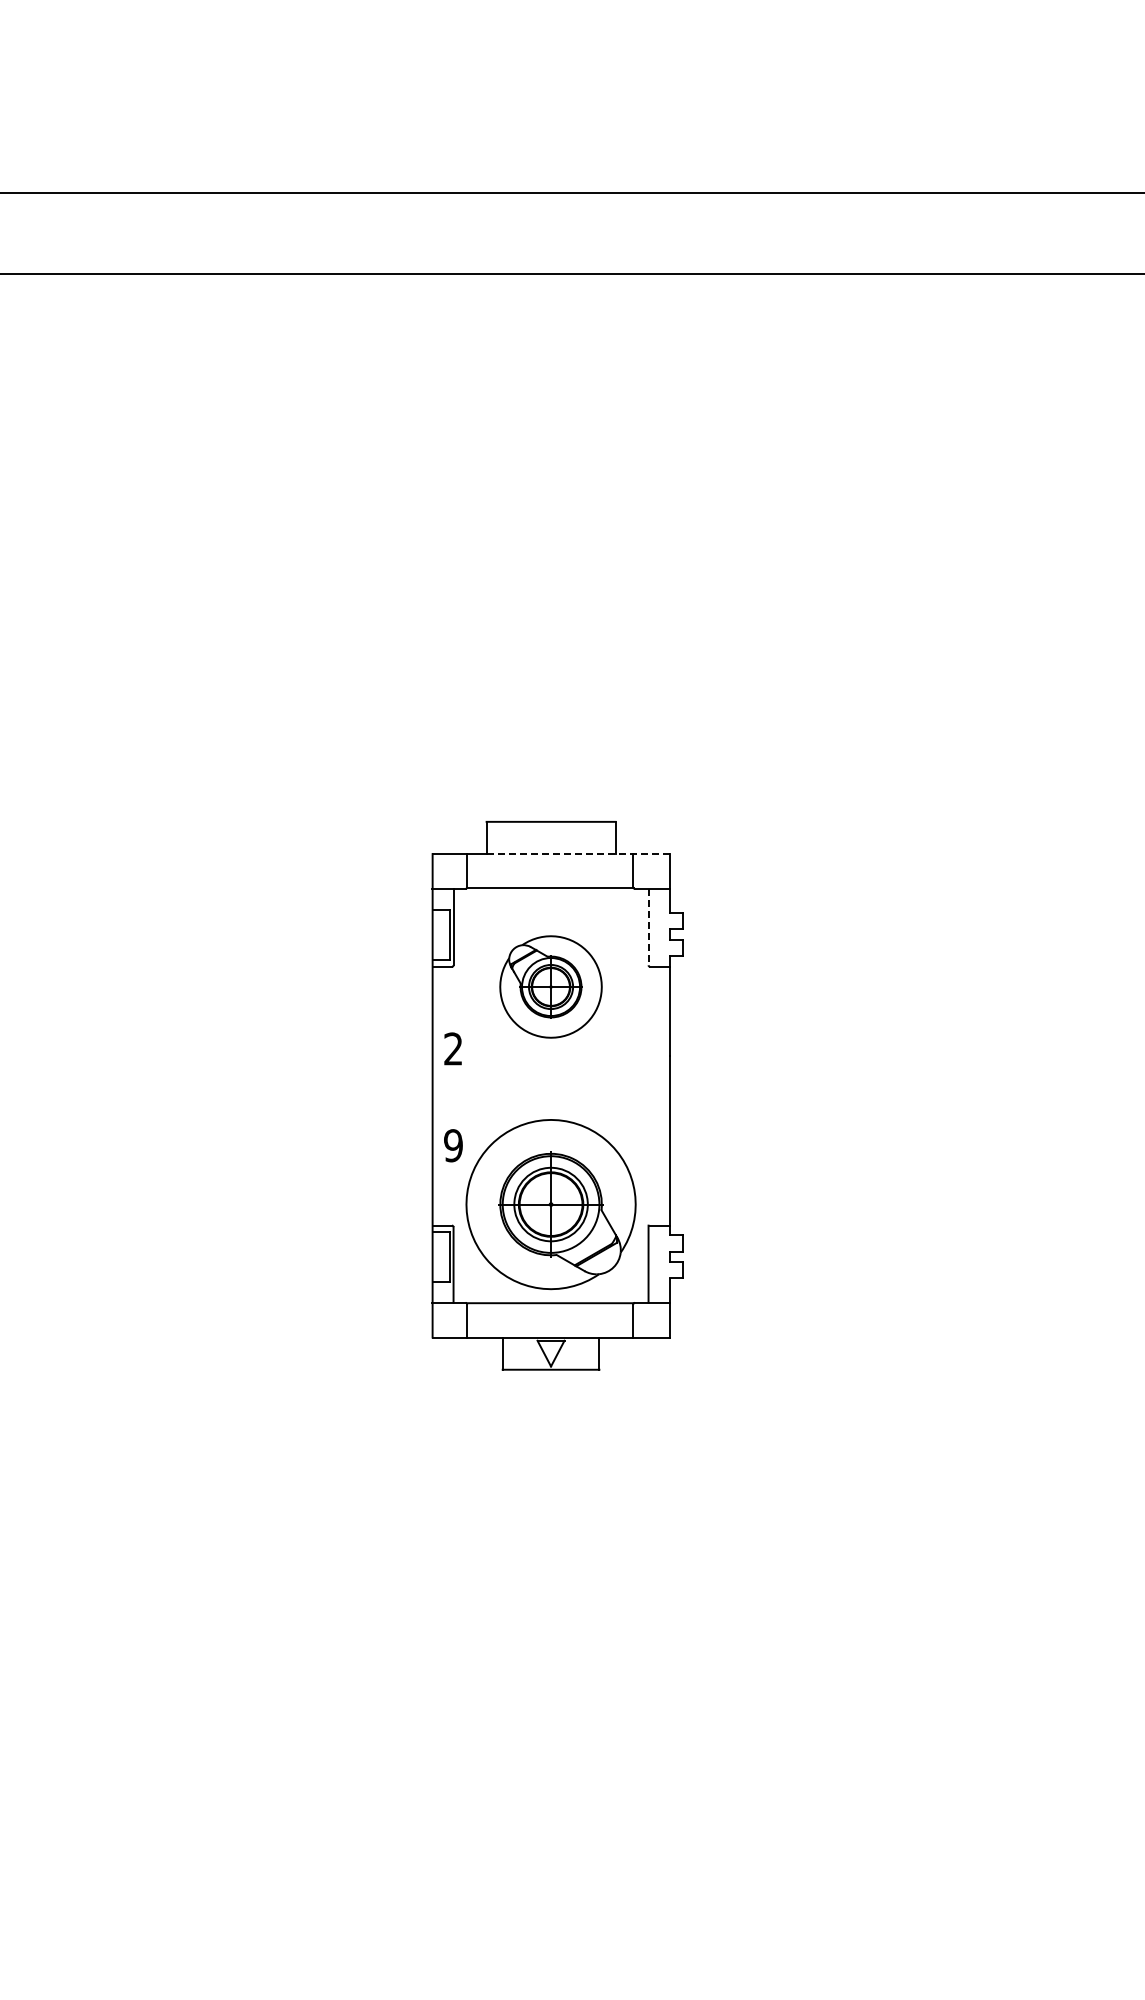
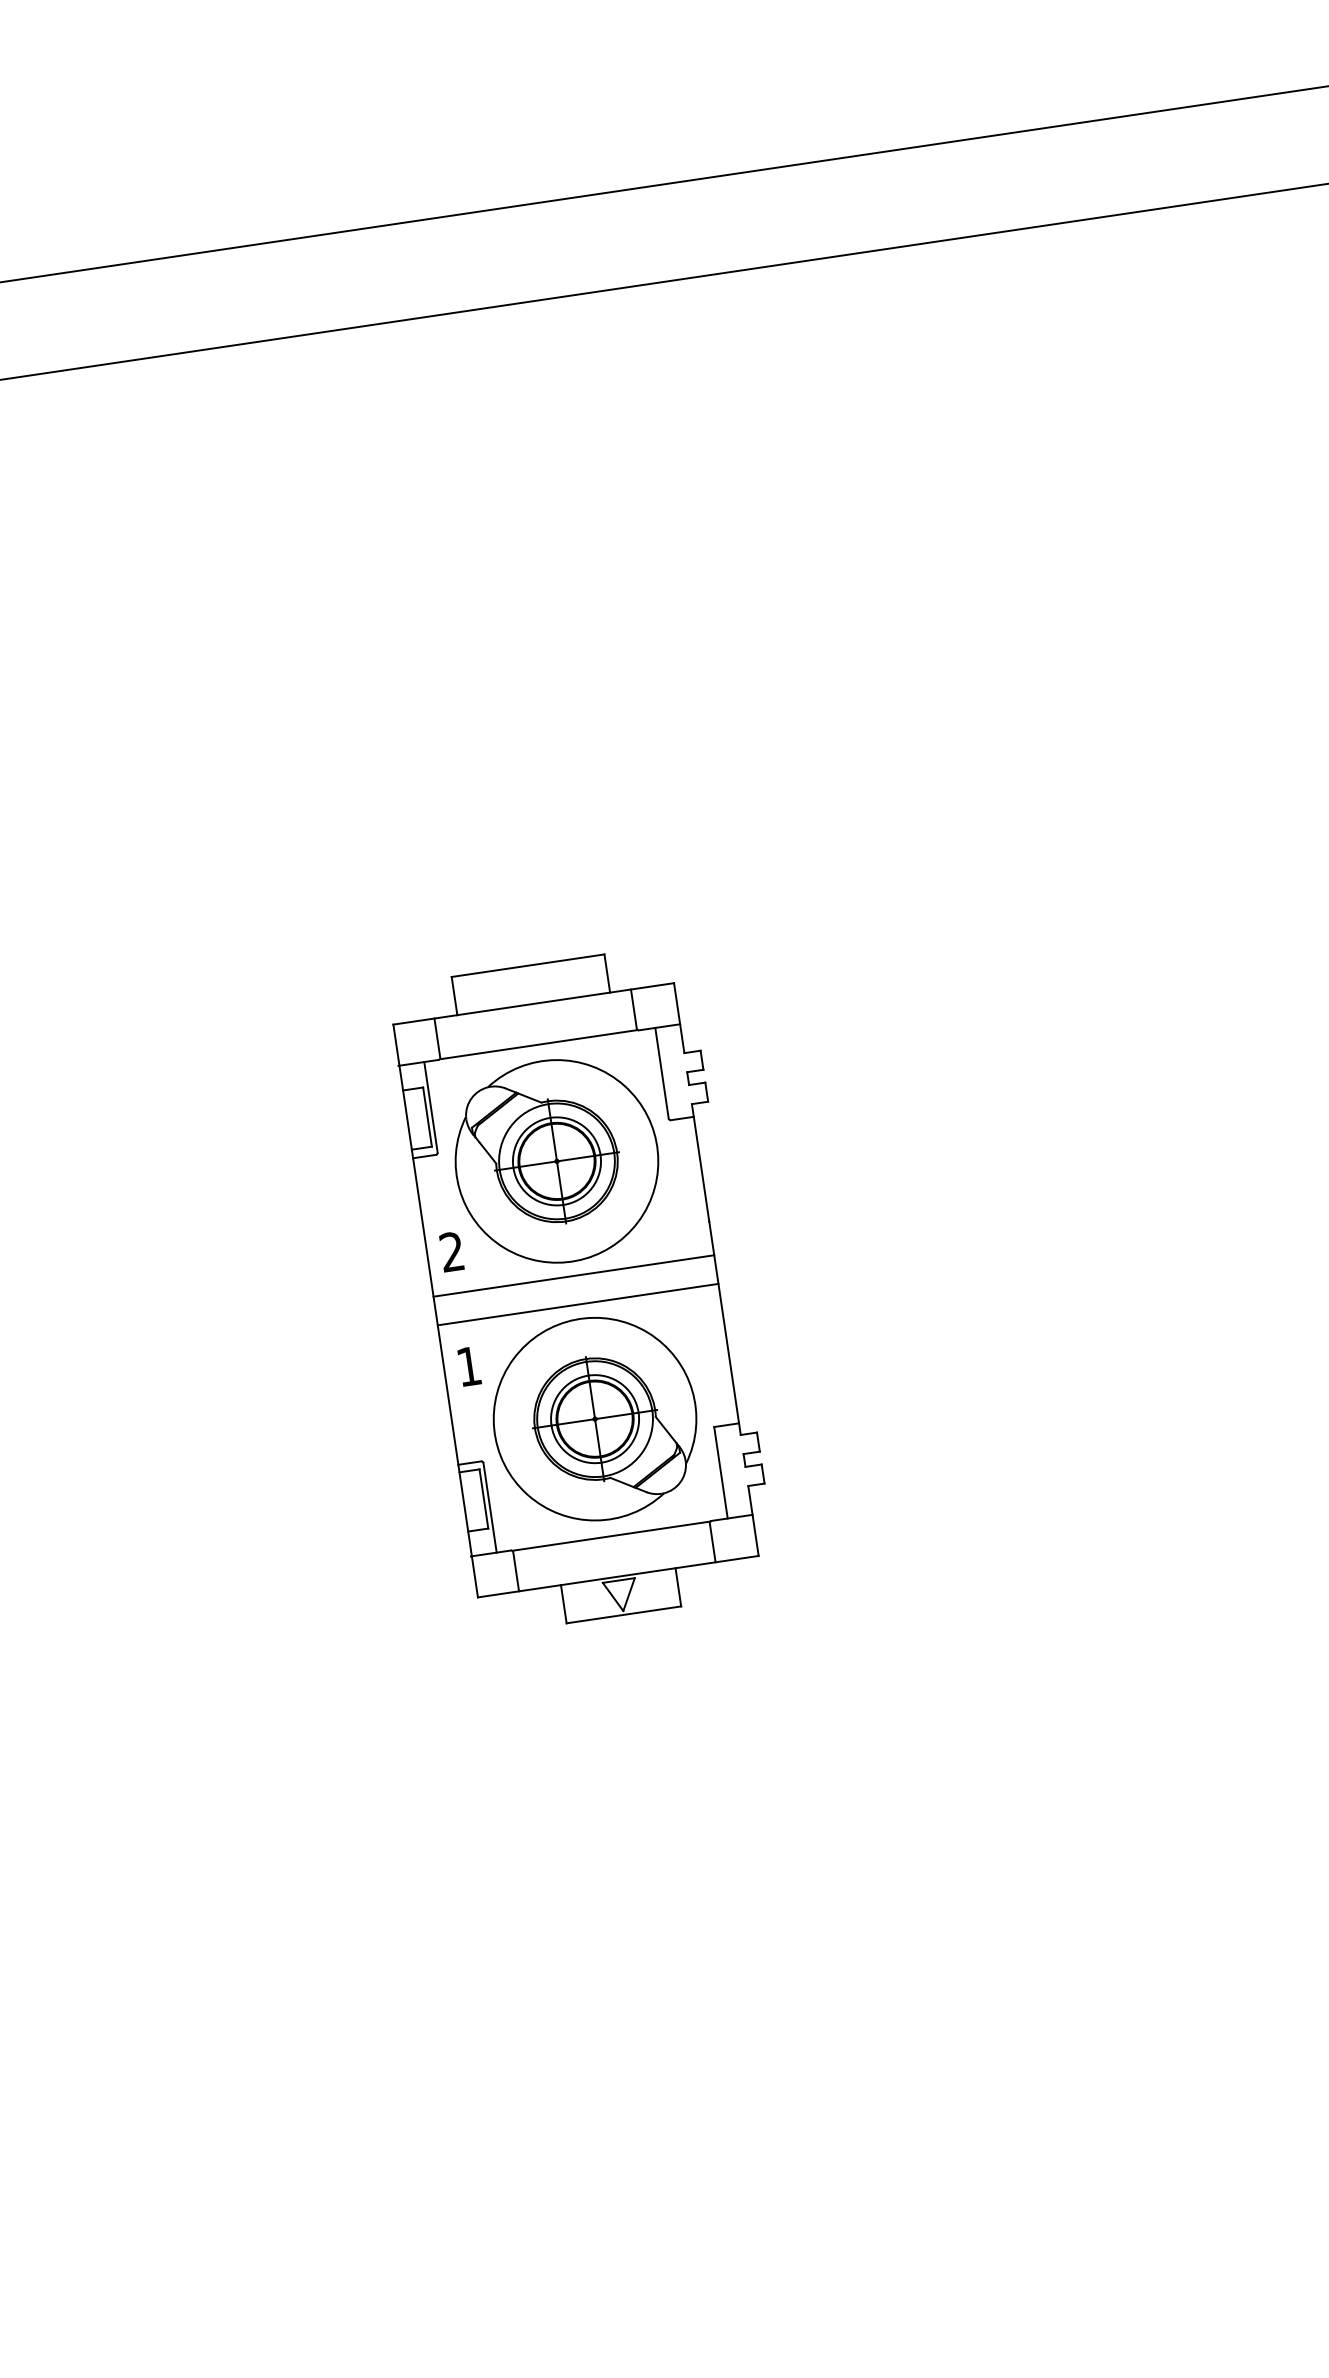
line: (578, 854) -> (566, 999), dashed -> solid
line: (648, 927) -> (662, 1073), dashed -> solid
part: (550, 986) -> (556, 1160), size x1.67
line: (550, 1083) -> (573, 1275), added
line: (550, 1107) -> (577, 1304), added
text: (453, 1145) -> (469, 1366), 9 -> 1

